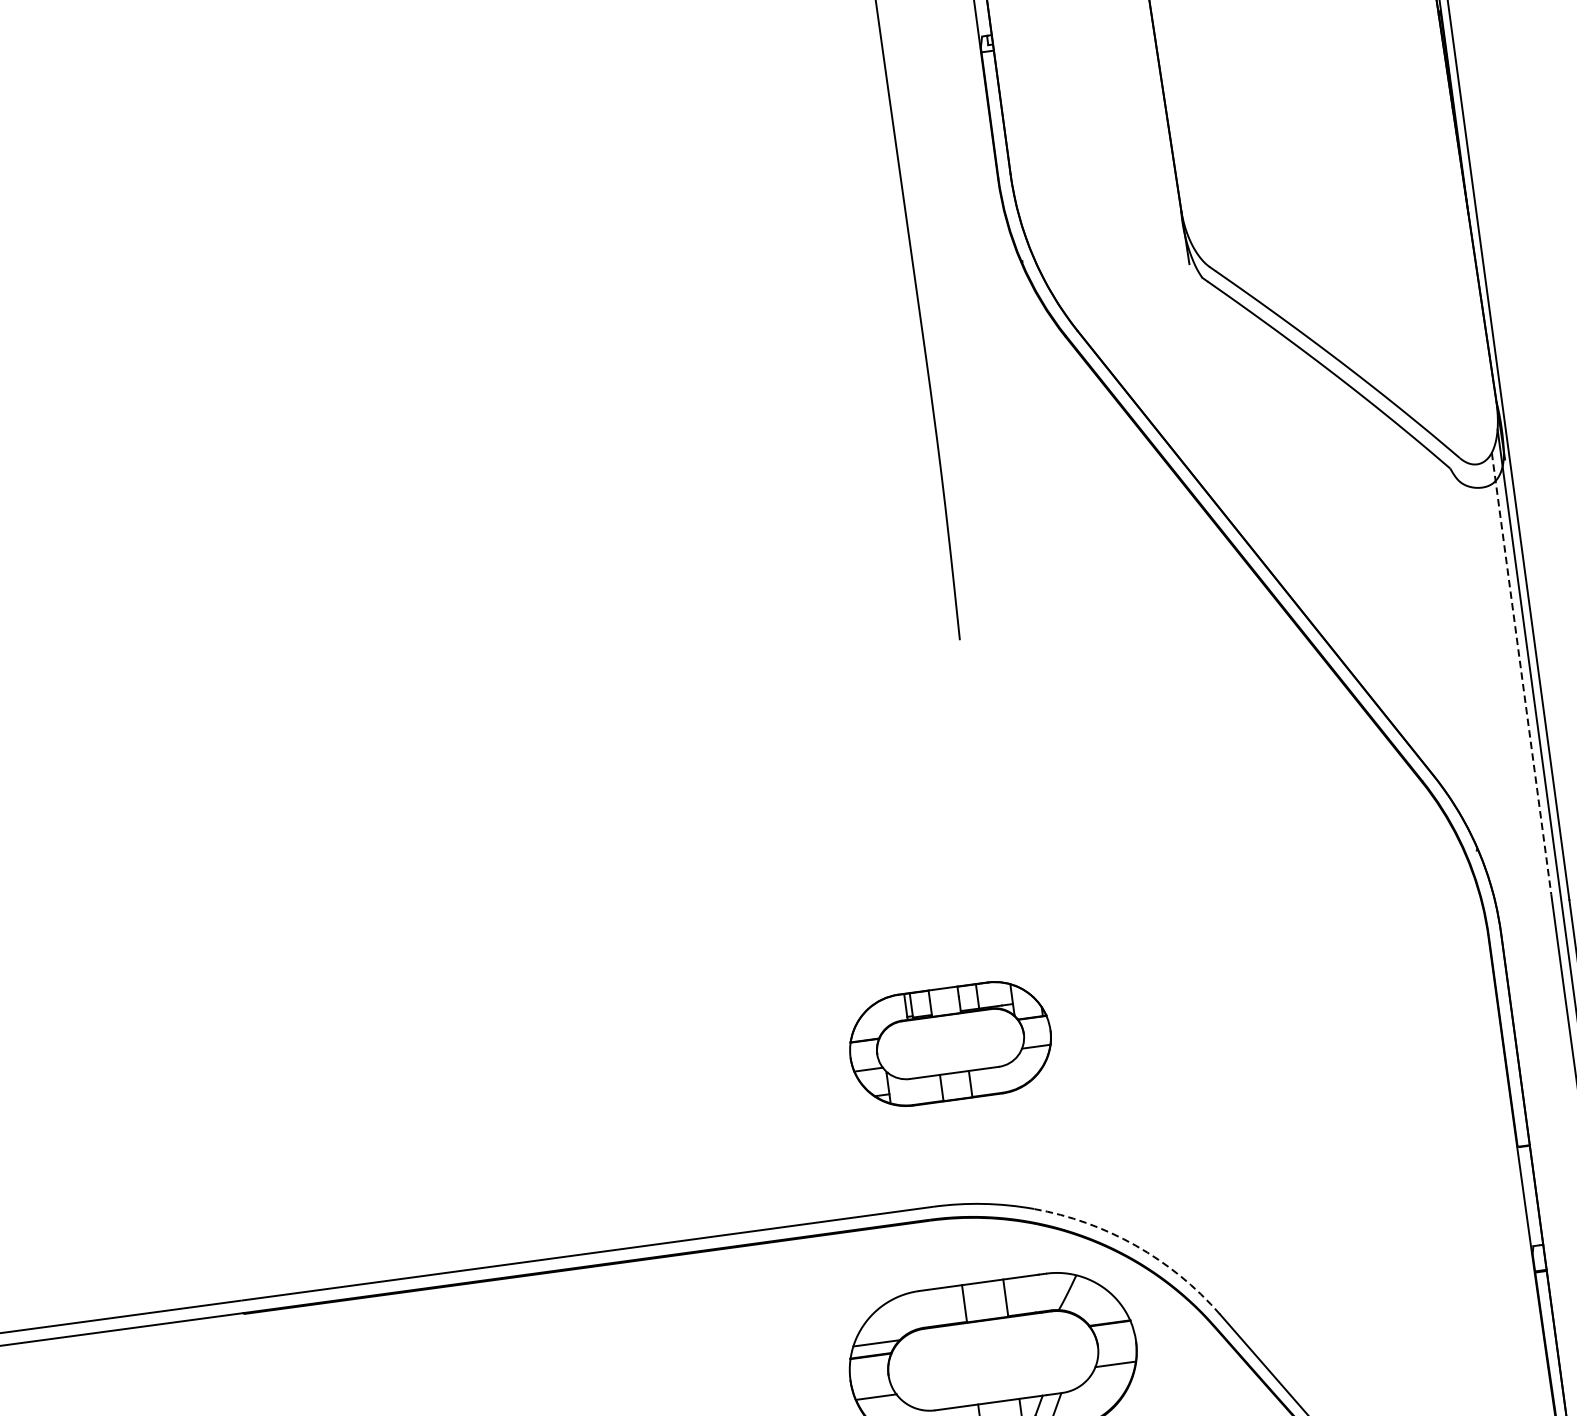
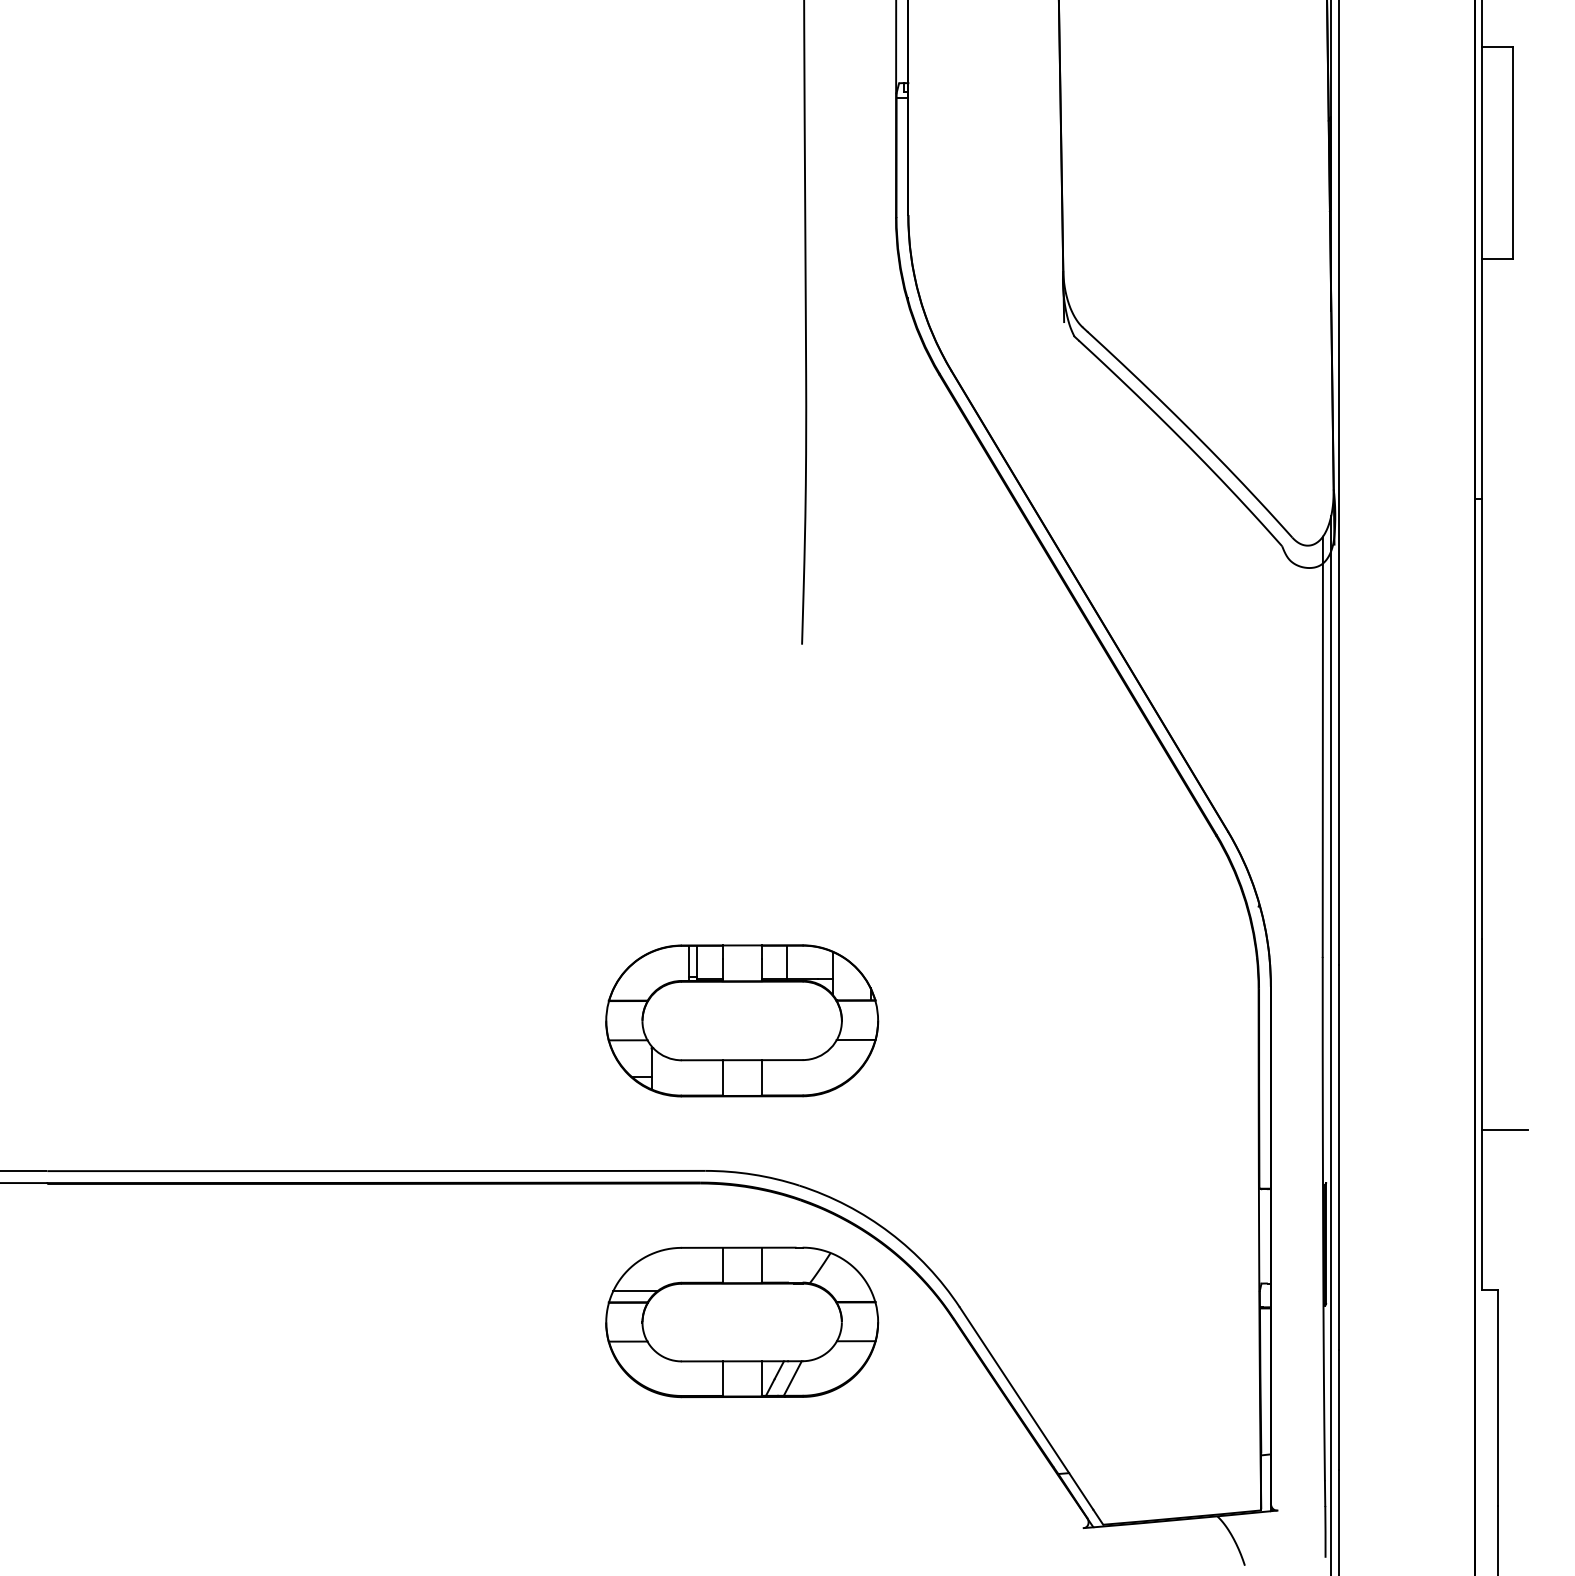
line: (1521, 674) -> (1322, 747), dashed -> solid
part: (950, 1043) -> (742, 1020), size x1.43
arc: (1136, 1245) -> (890, 1232), dashed -> solid

